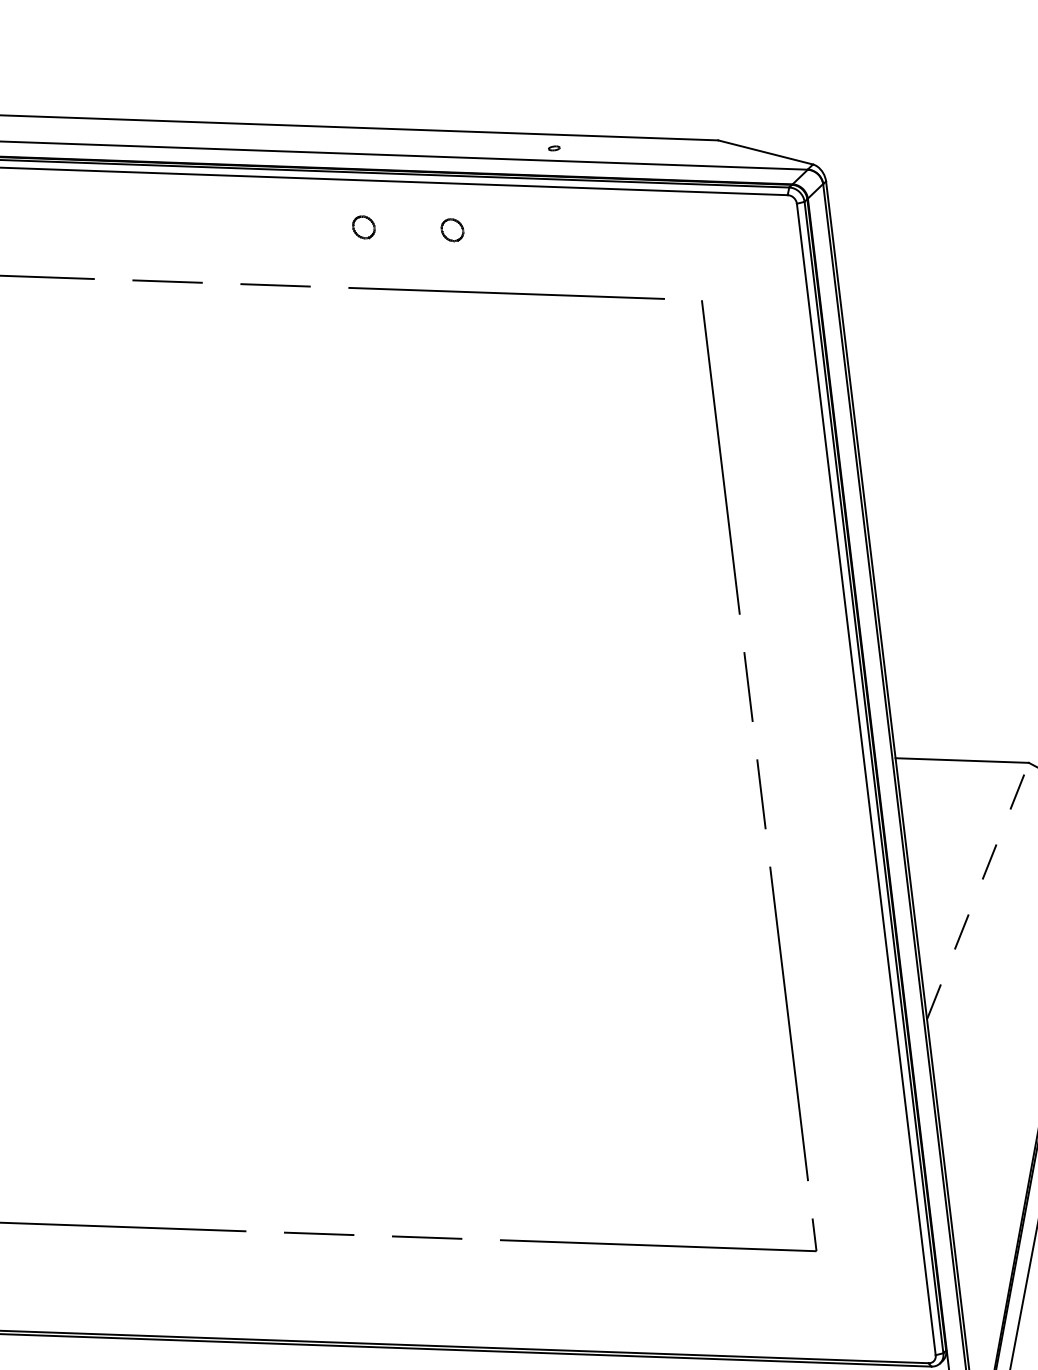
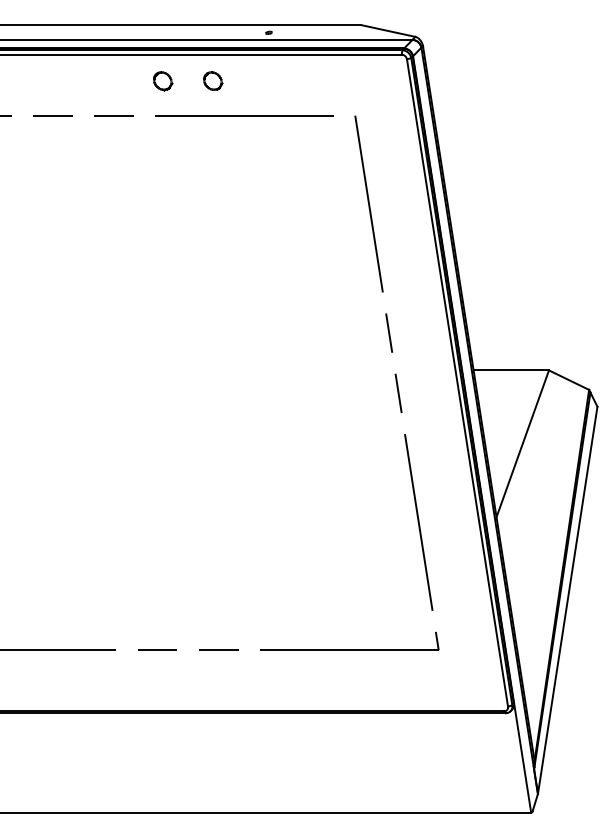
part: (364, 227) -> (163, 81), size x1.43
part: (453, 229) -> (213, 80), size x1.43
line: (977, 890) -> (522, 443), dashed -> solid

